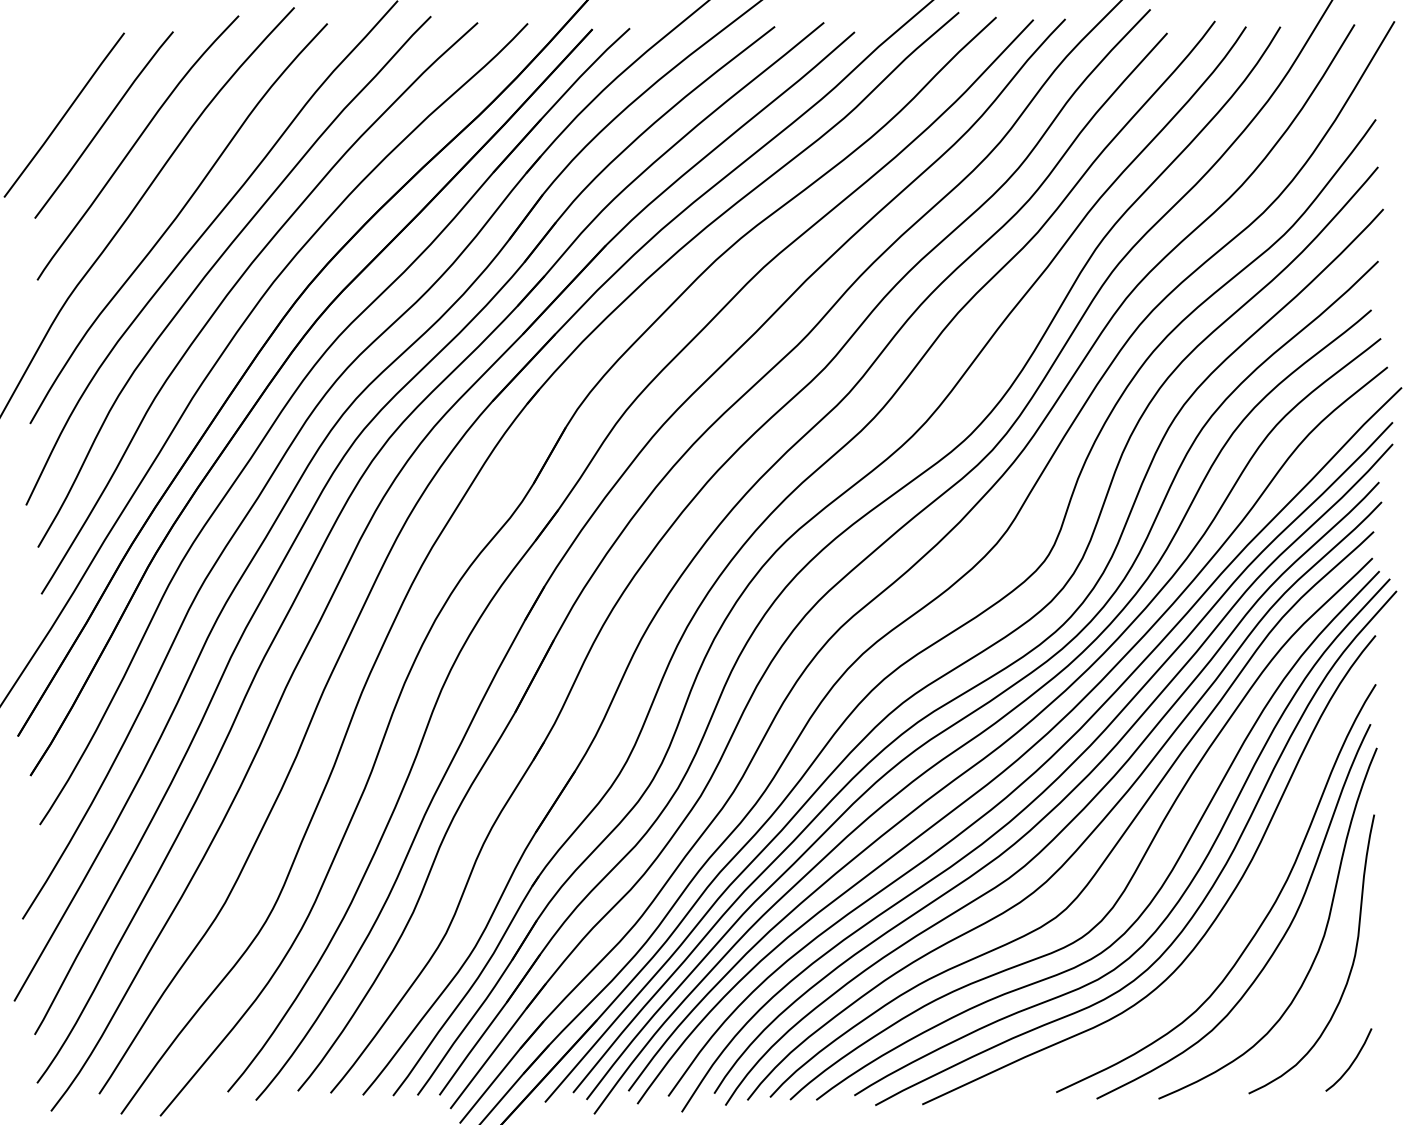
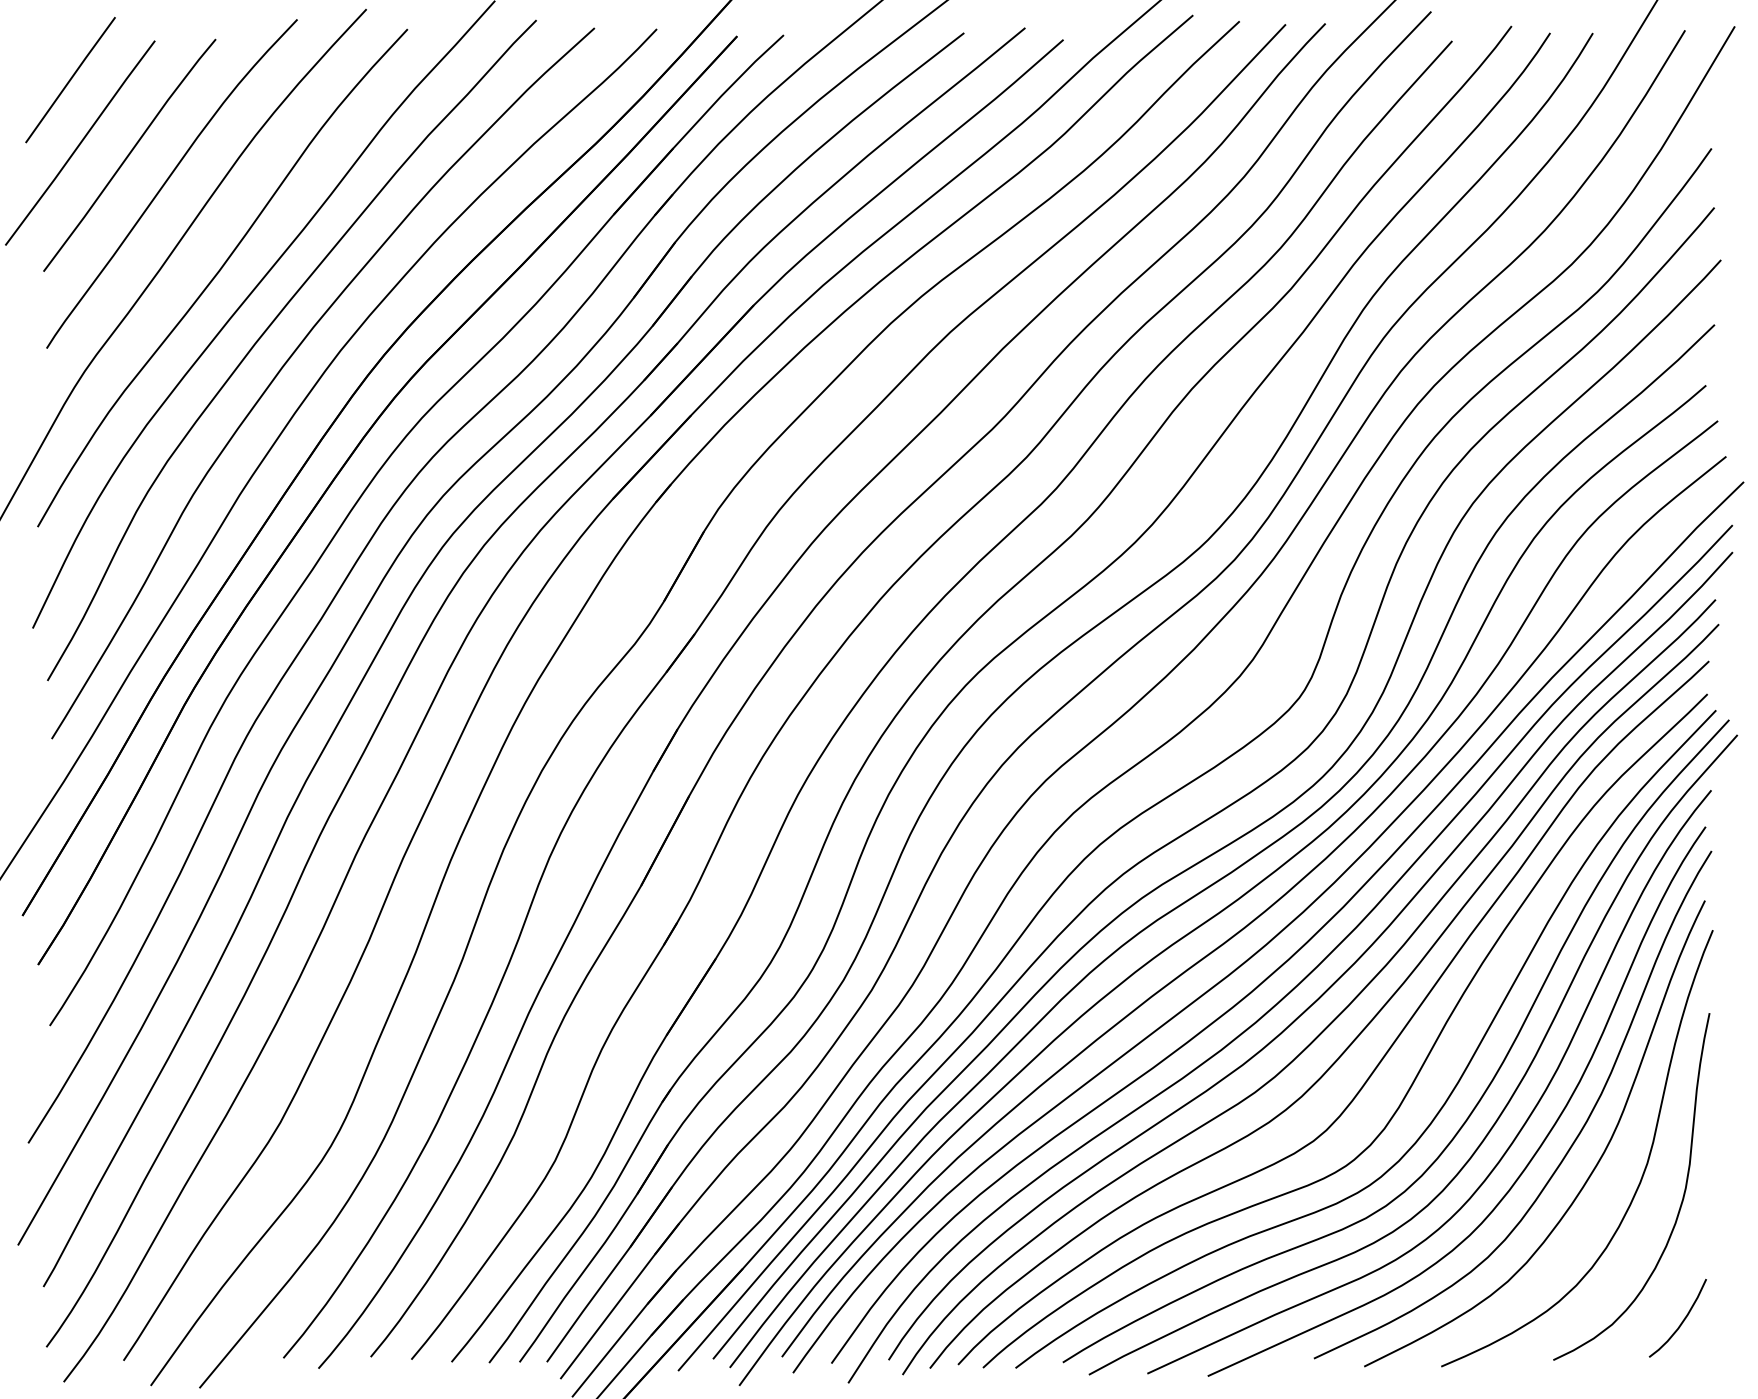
line: (56, 64) -> (70, 80), added
curve: (1229, 932) -> (1529, 1159), added

